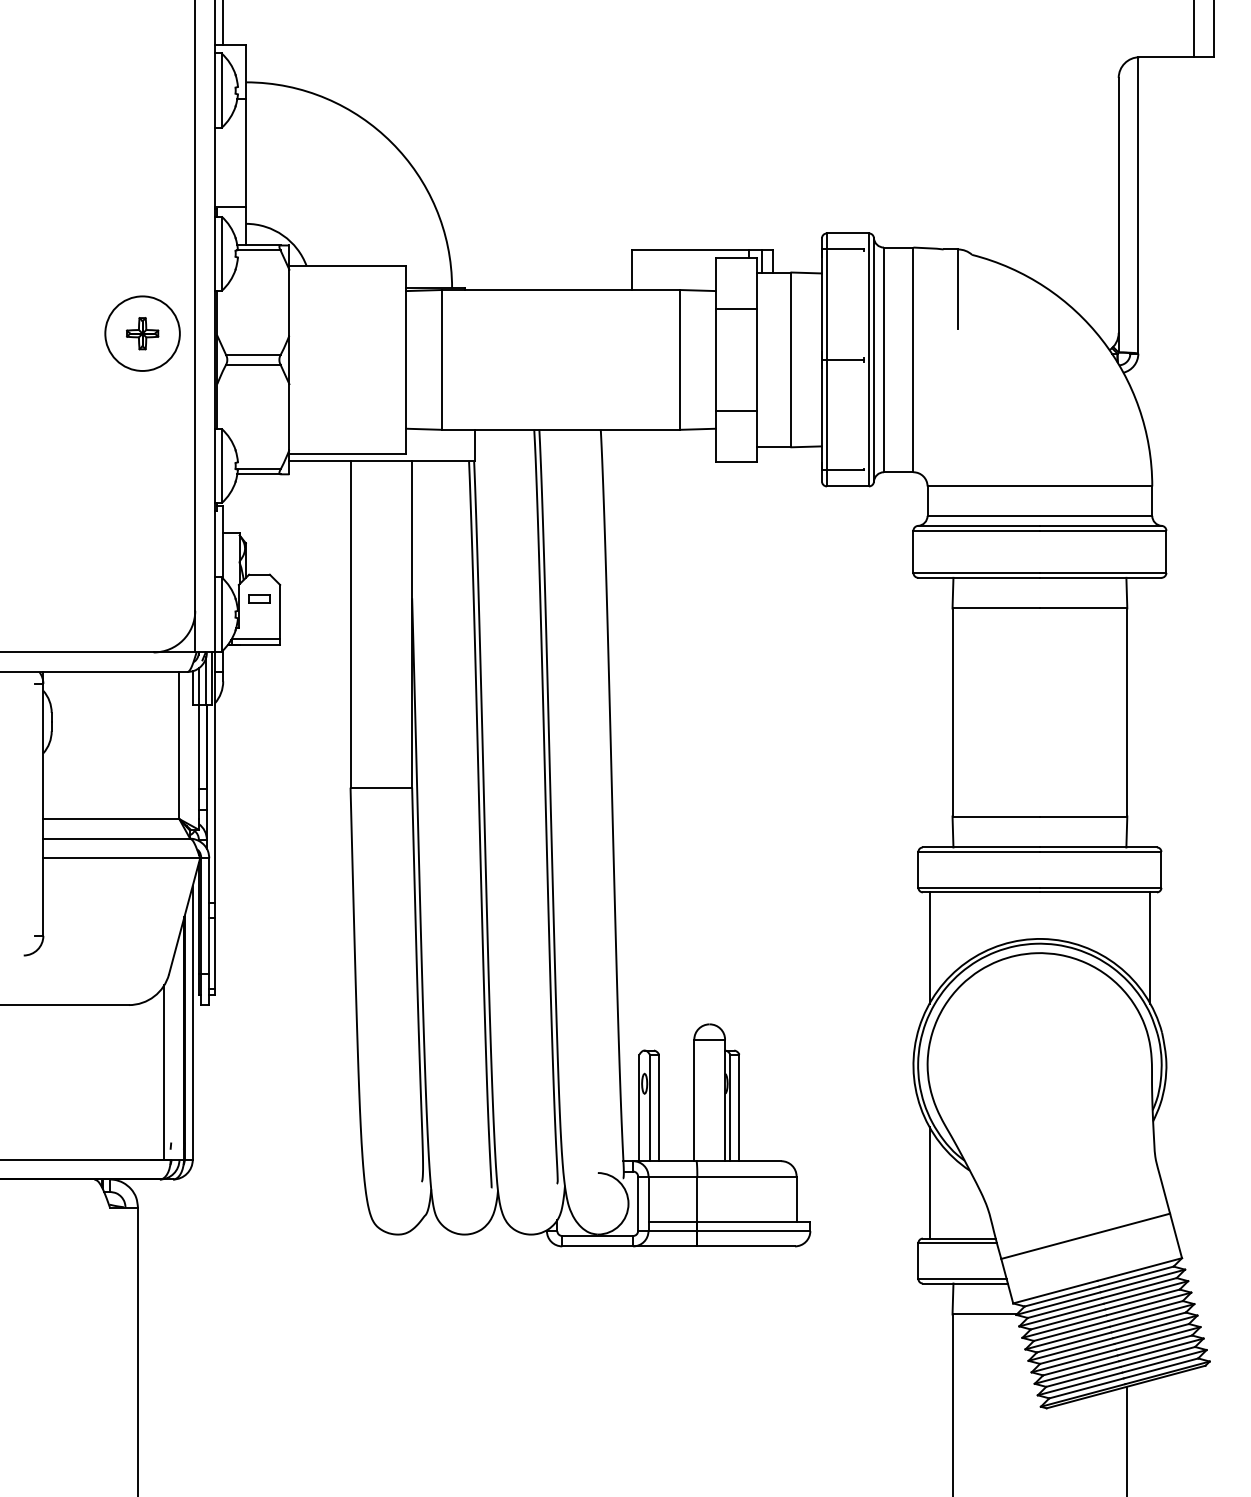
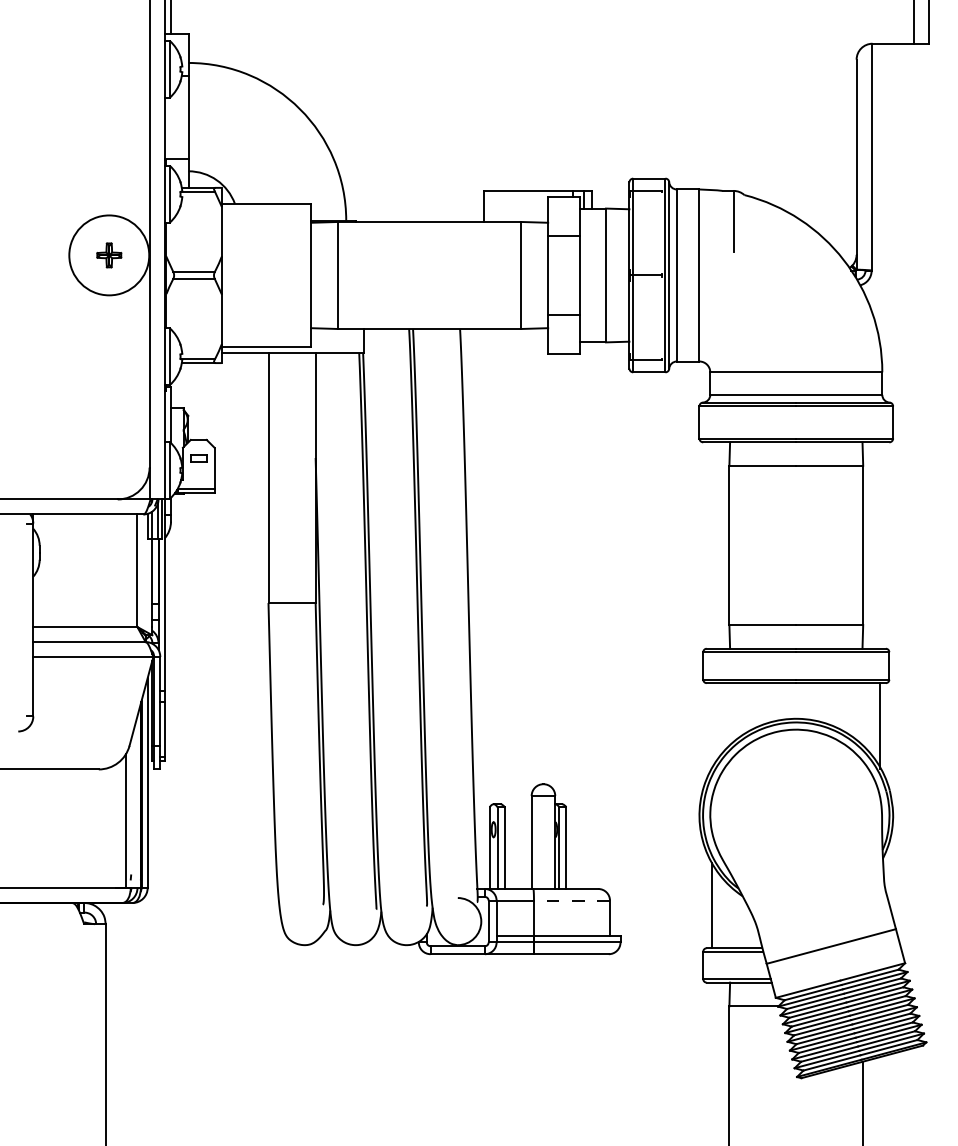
circle: (141, 332) -> (108, 254), size x1.4
line: (930, 947) -> (712, 725), removed
line: (746, 1176) -> (571, 900), solid -> dashed

